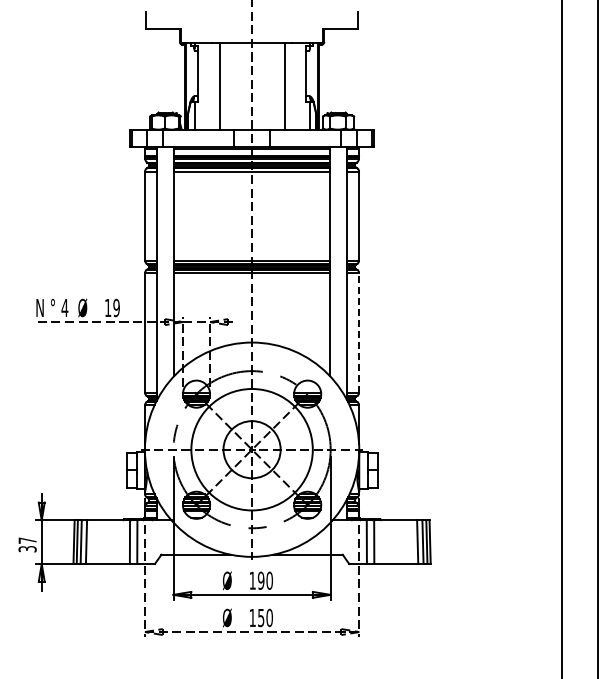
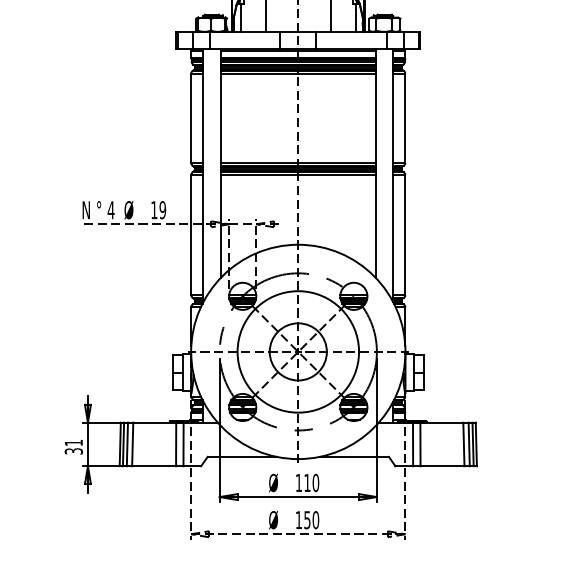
line: (359, 332) -> (405, 234), dashed -> solid
text: (27, 540) -> (73, 442), 37 -> 31
text: (260, 580) -> (306, 482), 190 -> 110

